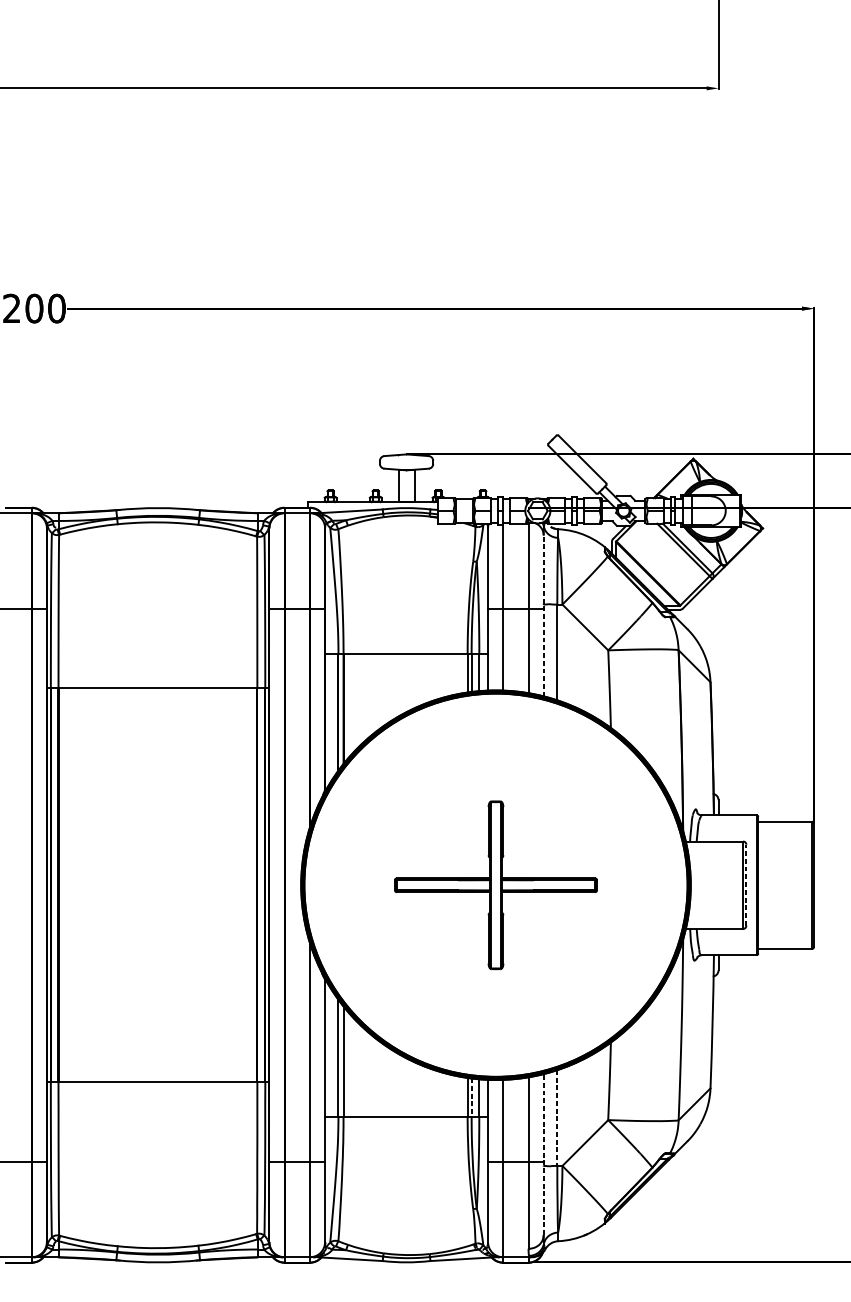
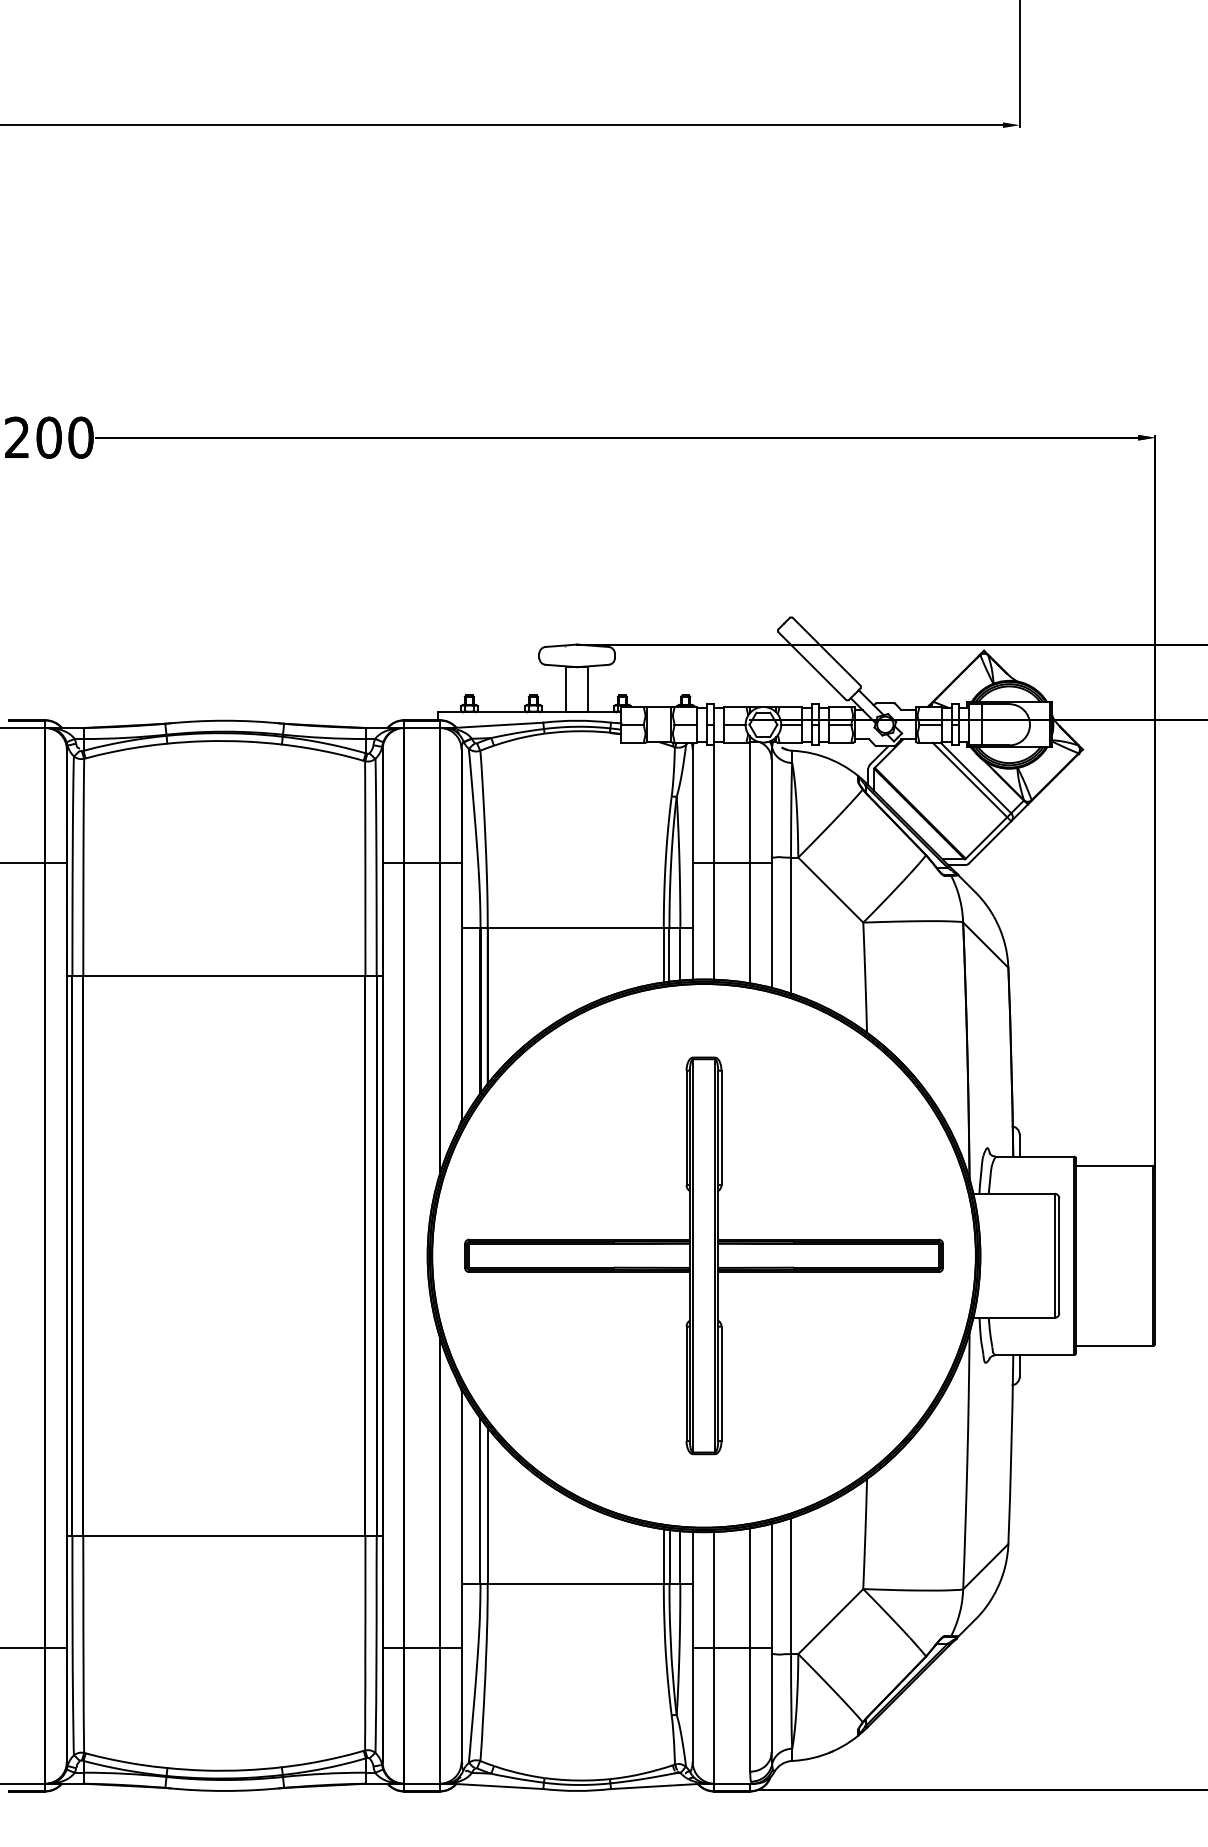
line: (543, 615) -> (771, 873), dashed -> solid
part: (495, 884) -> (703, 1255), size x1.67
line: (746, 884) -> (1059, 1255), dashed -> solid
line: (471, 1097) -> (669, 1557), dashed -> solid
line: (557, 1118) -> (791, 1586), dashed -> solid
line: (543, 1154) -> (771, 1637), dashed -> solid

